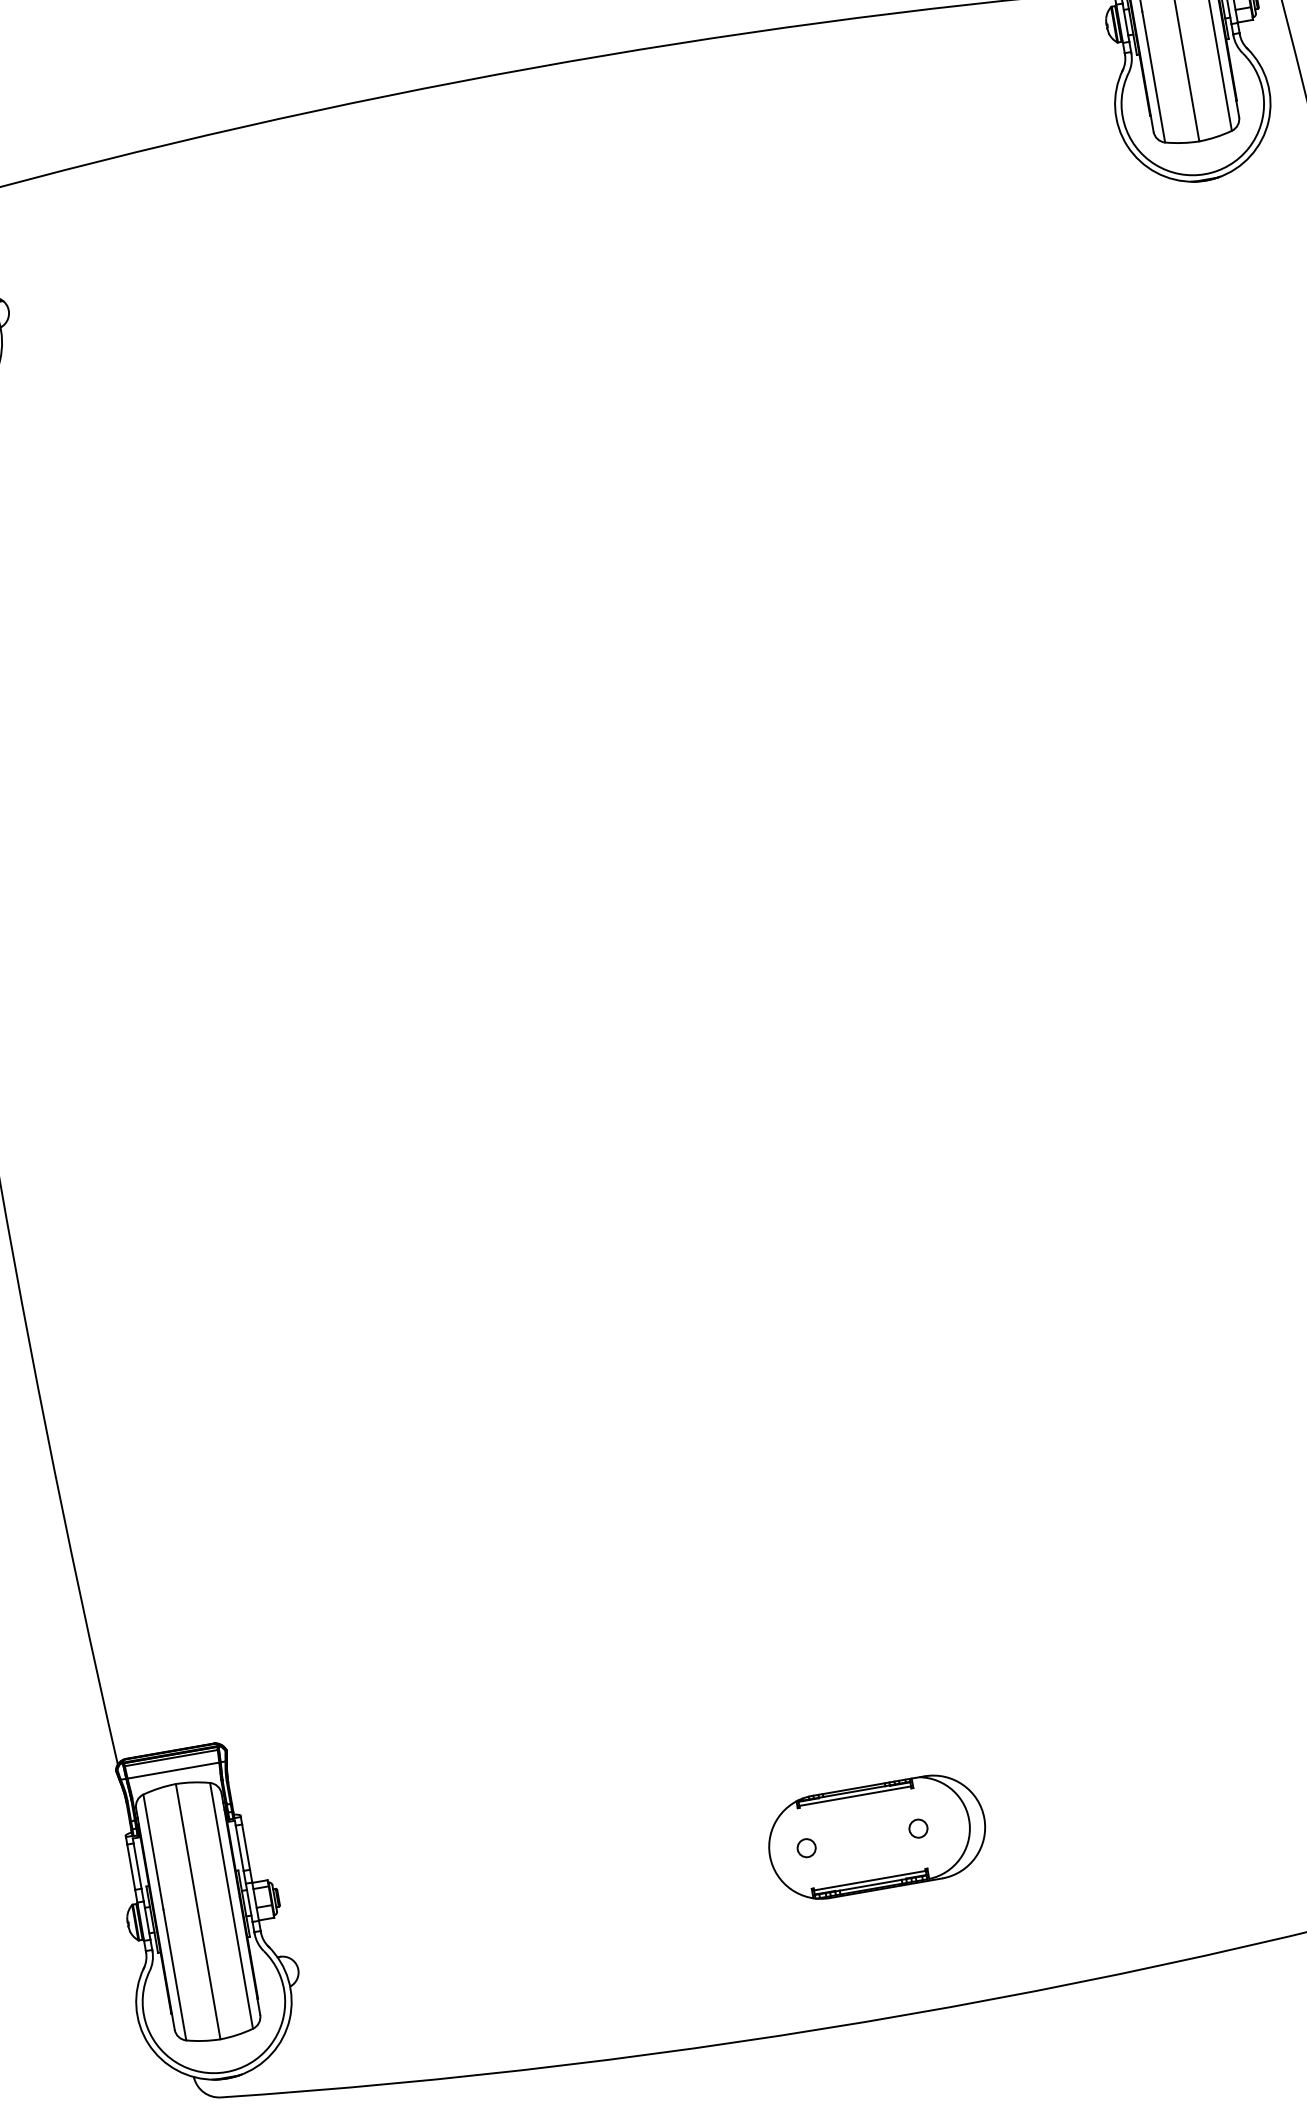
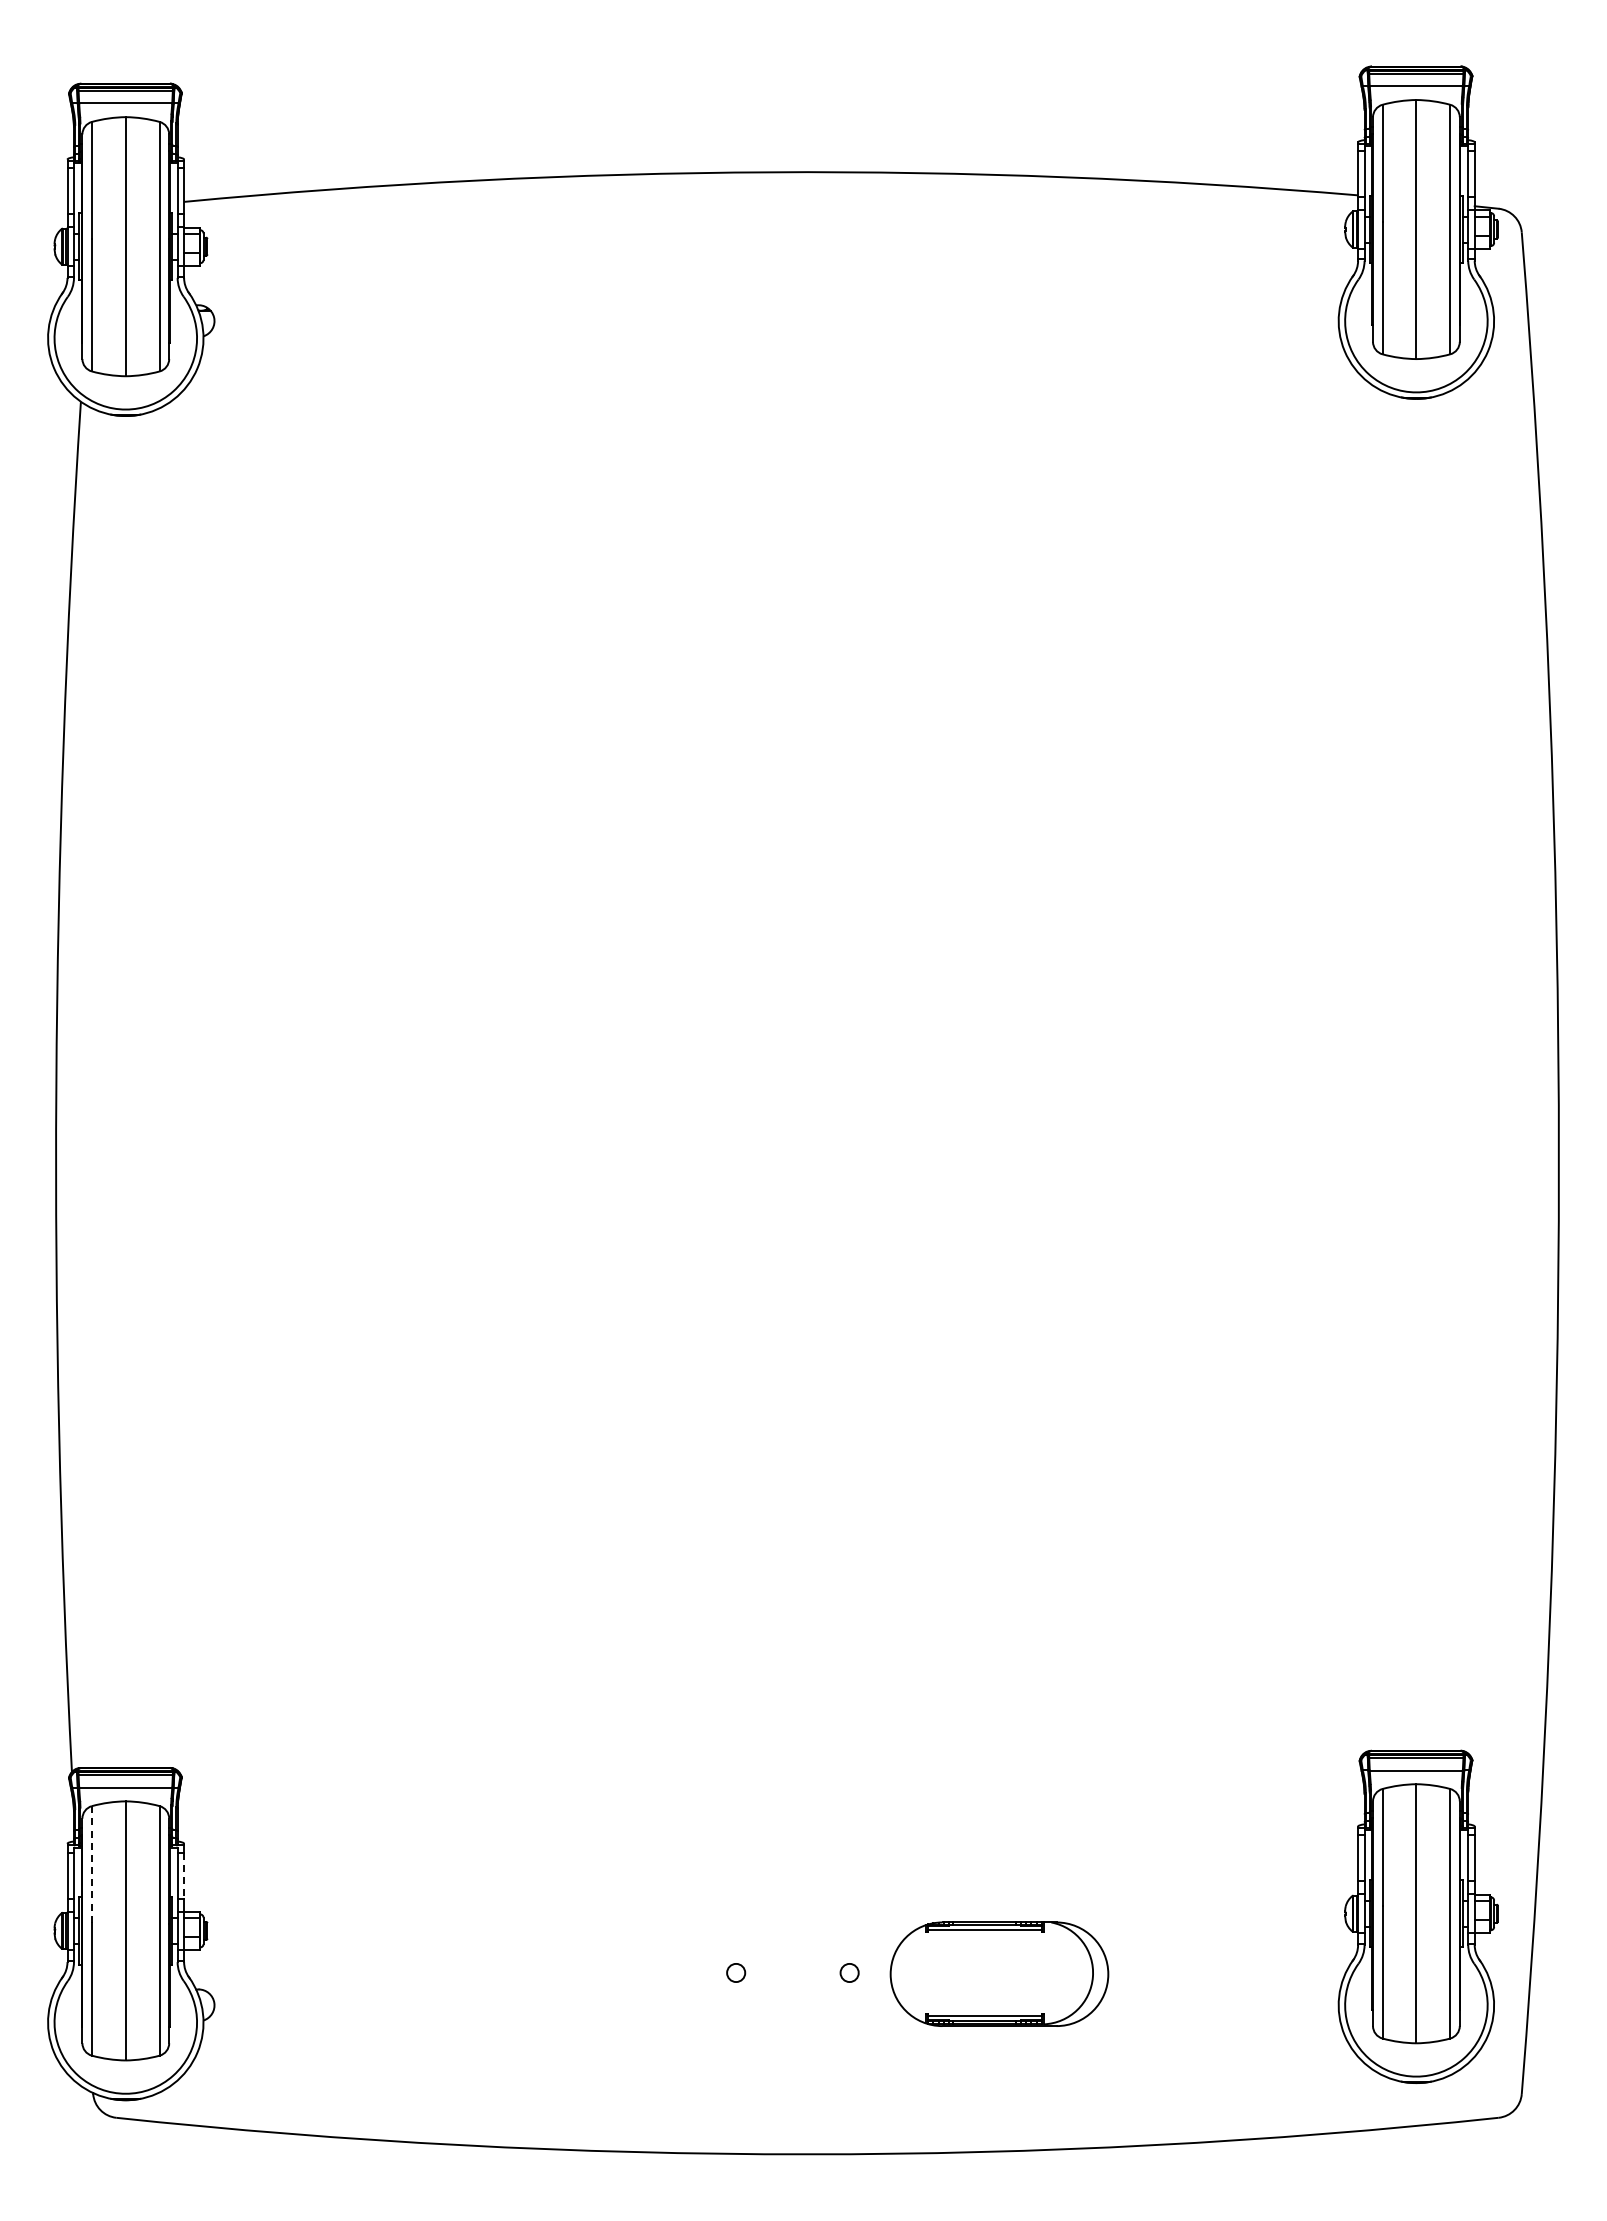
part: (877, 1836) -> (999, 1973), moved
line: (246, 1847) -> (184, 1875), solid -> dashed
line: (153, 1853) -> (91, 1865), solid -> dashed

